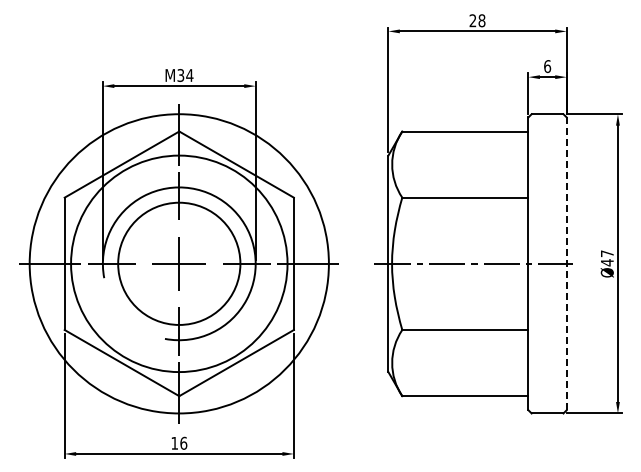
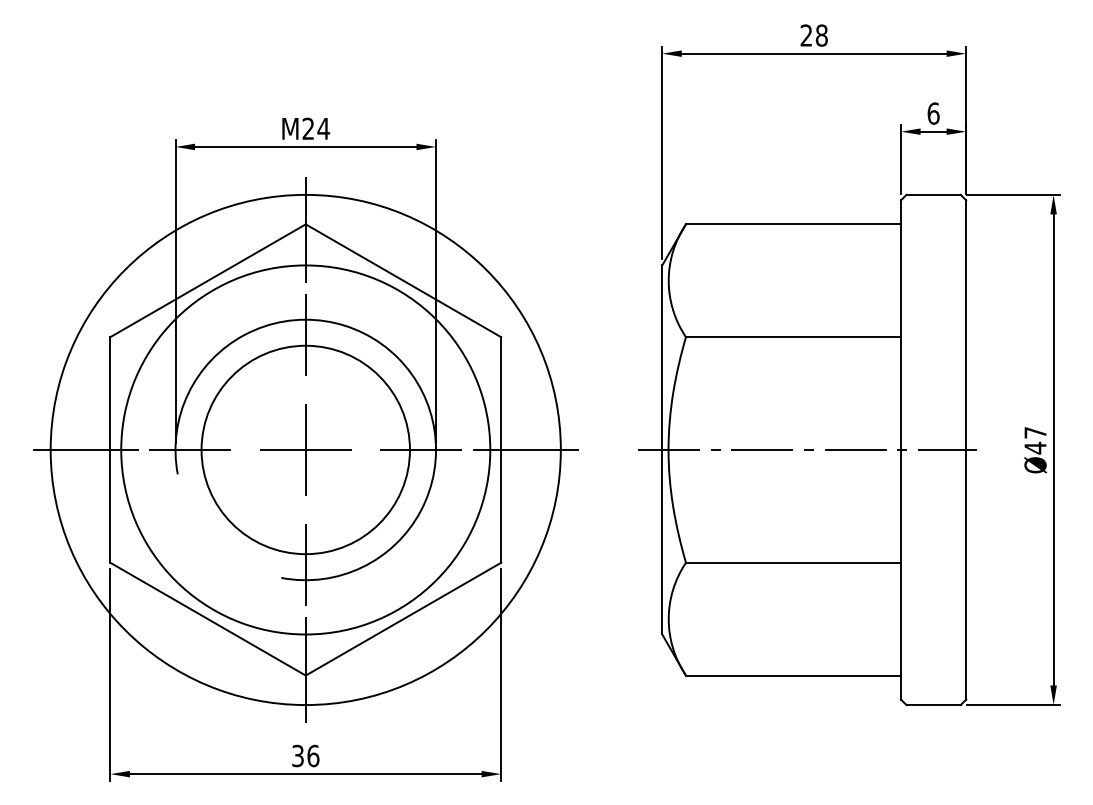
text: (180, 75) -> (307, 128), M34 -> M24
line: (566, 263) -> (965, 449), dashed -> solid
text: (174, 442) -> (297, 754), 16 -> 36

